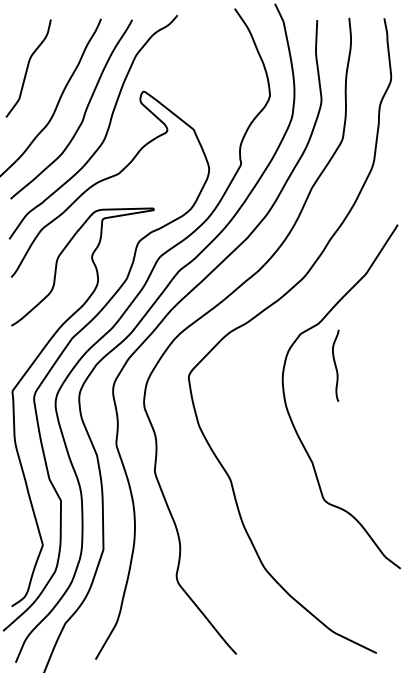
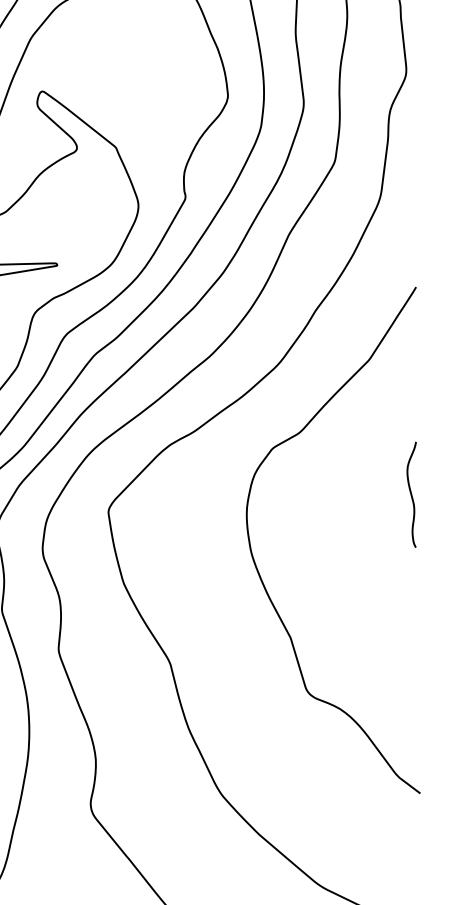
curve: (335, 365) -> (411, 494), moved

